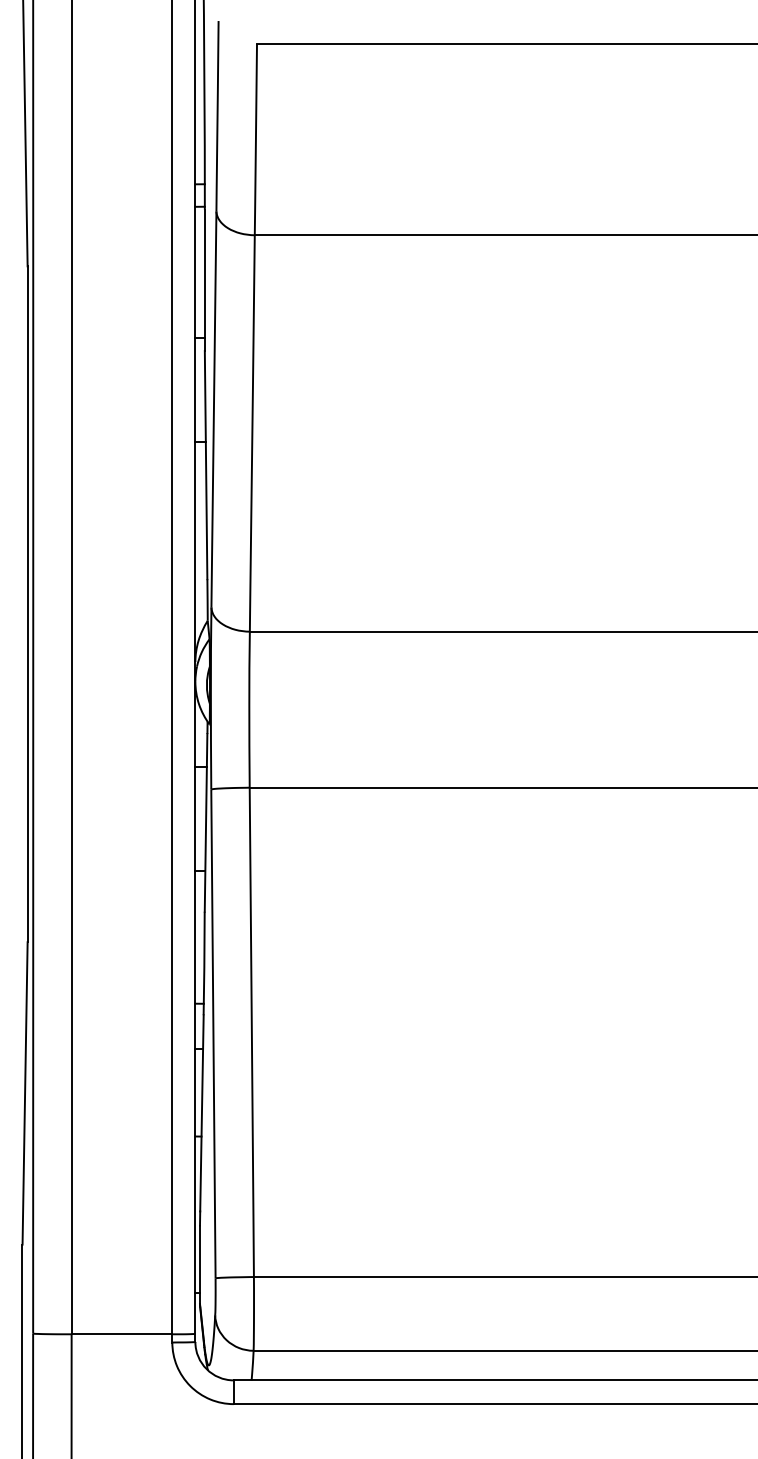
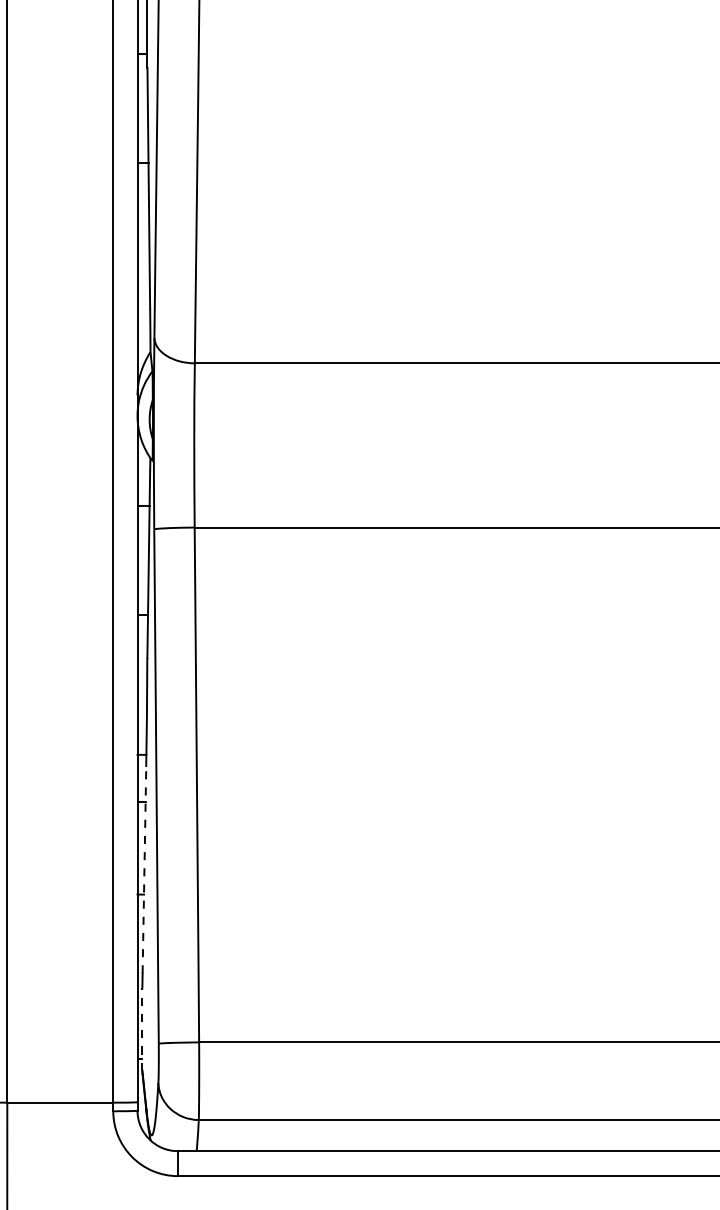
line: (201, 1112) -> (143, 869), solid -> dashed
line: (199, 1264) -> (141, 1029), solid -> dashed

